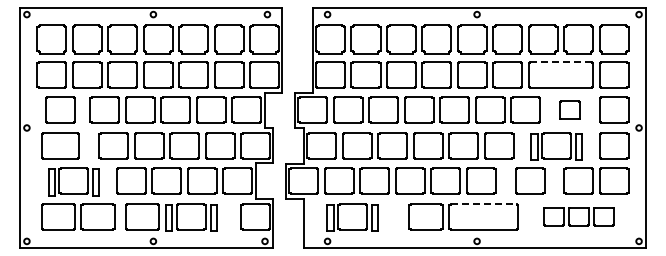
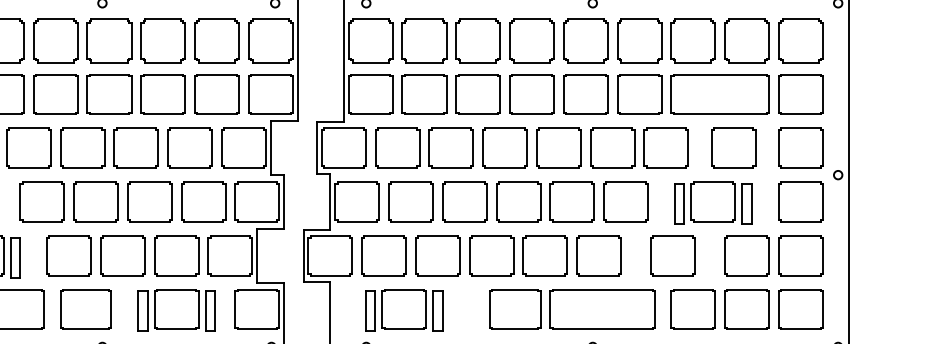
line: (561, 61) -> (720, 74), dashed -> solid
part: (569, 109) -> (732, 147), size x1.43
line: (483, 203) -> (602, 289), dashed -> solid
part: (578, 216) -> (746, 309), size x1.43
part: (191, 217) -> (176, 310), moved

